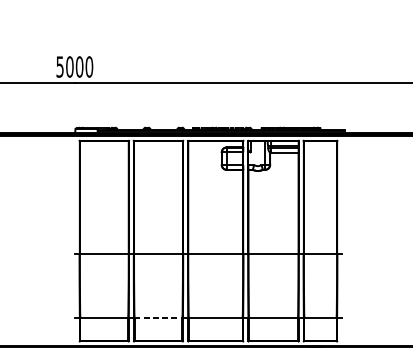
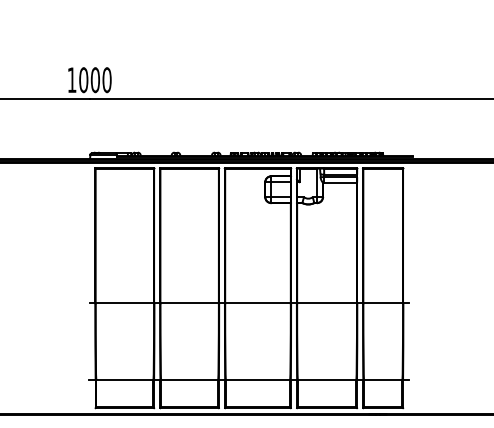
text: (59, 67) -> (71, 80), 5000 -> 1000
line: (158, 317) -> (189, 379), dashed -> solid

